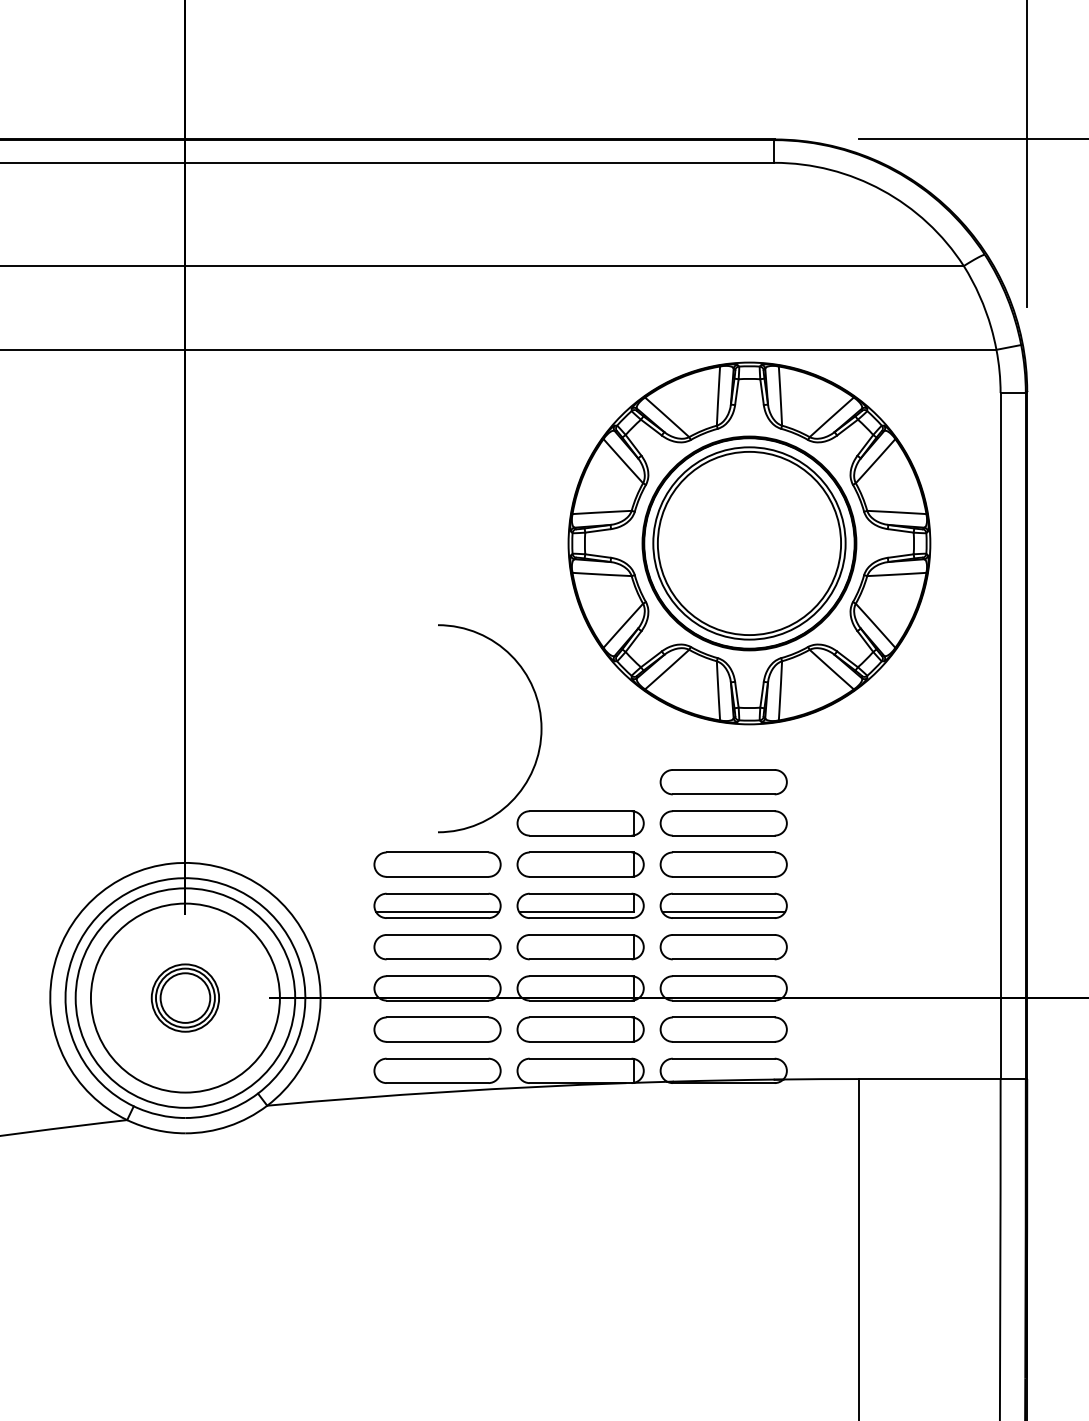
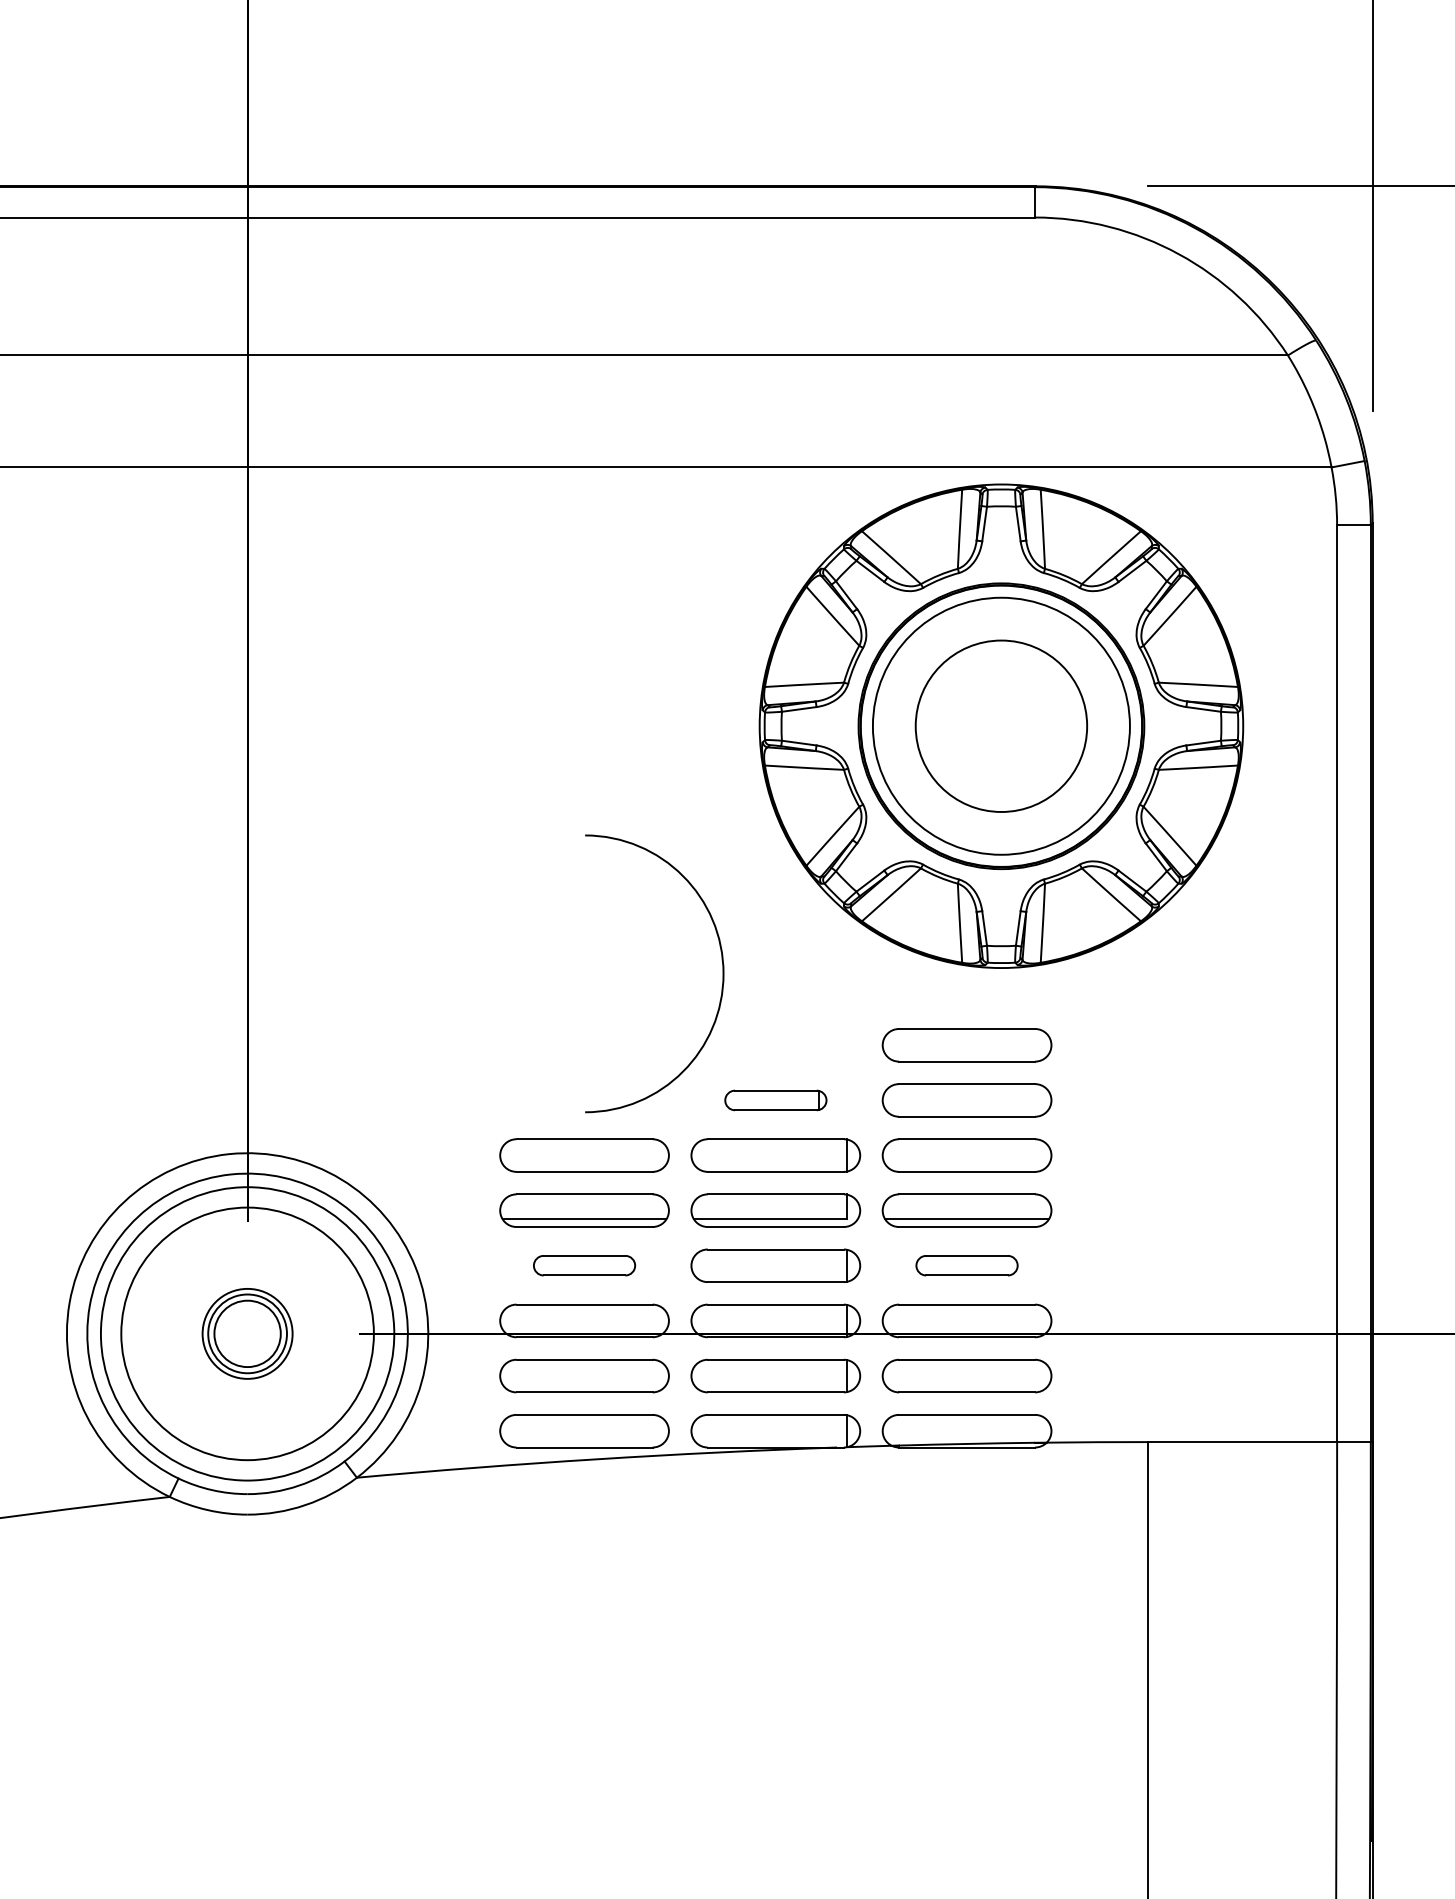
circle: (749, 542) -> (1001, 725), size x0.7
part: (580, 823) -> (775, 1100), size x0.6
part: (437, 946) -> (584, 1265), size x0.6
part: (723, 946) -> (966, 1265), size x0.6

